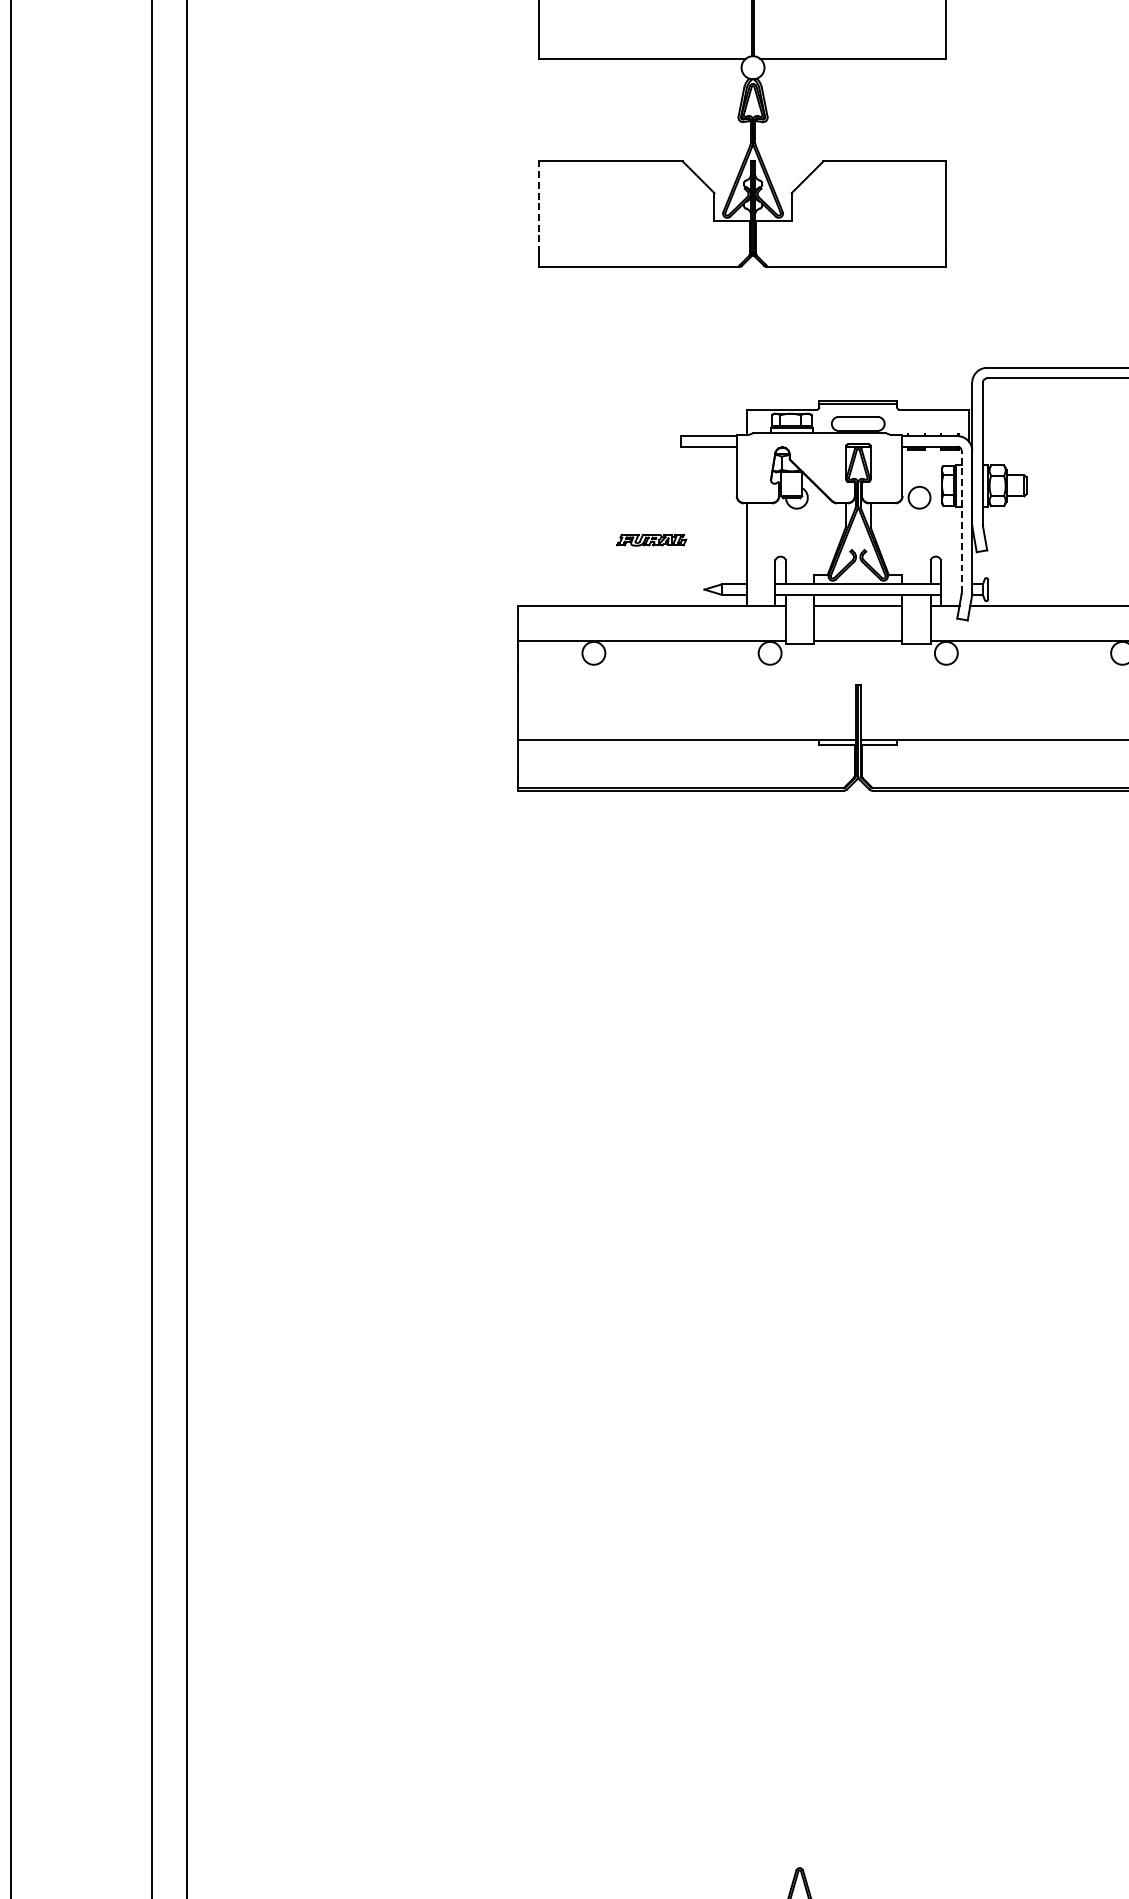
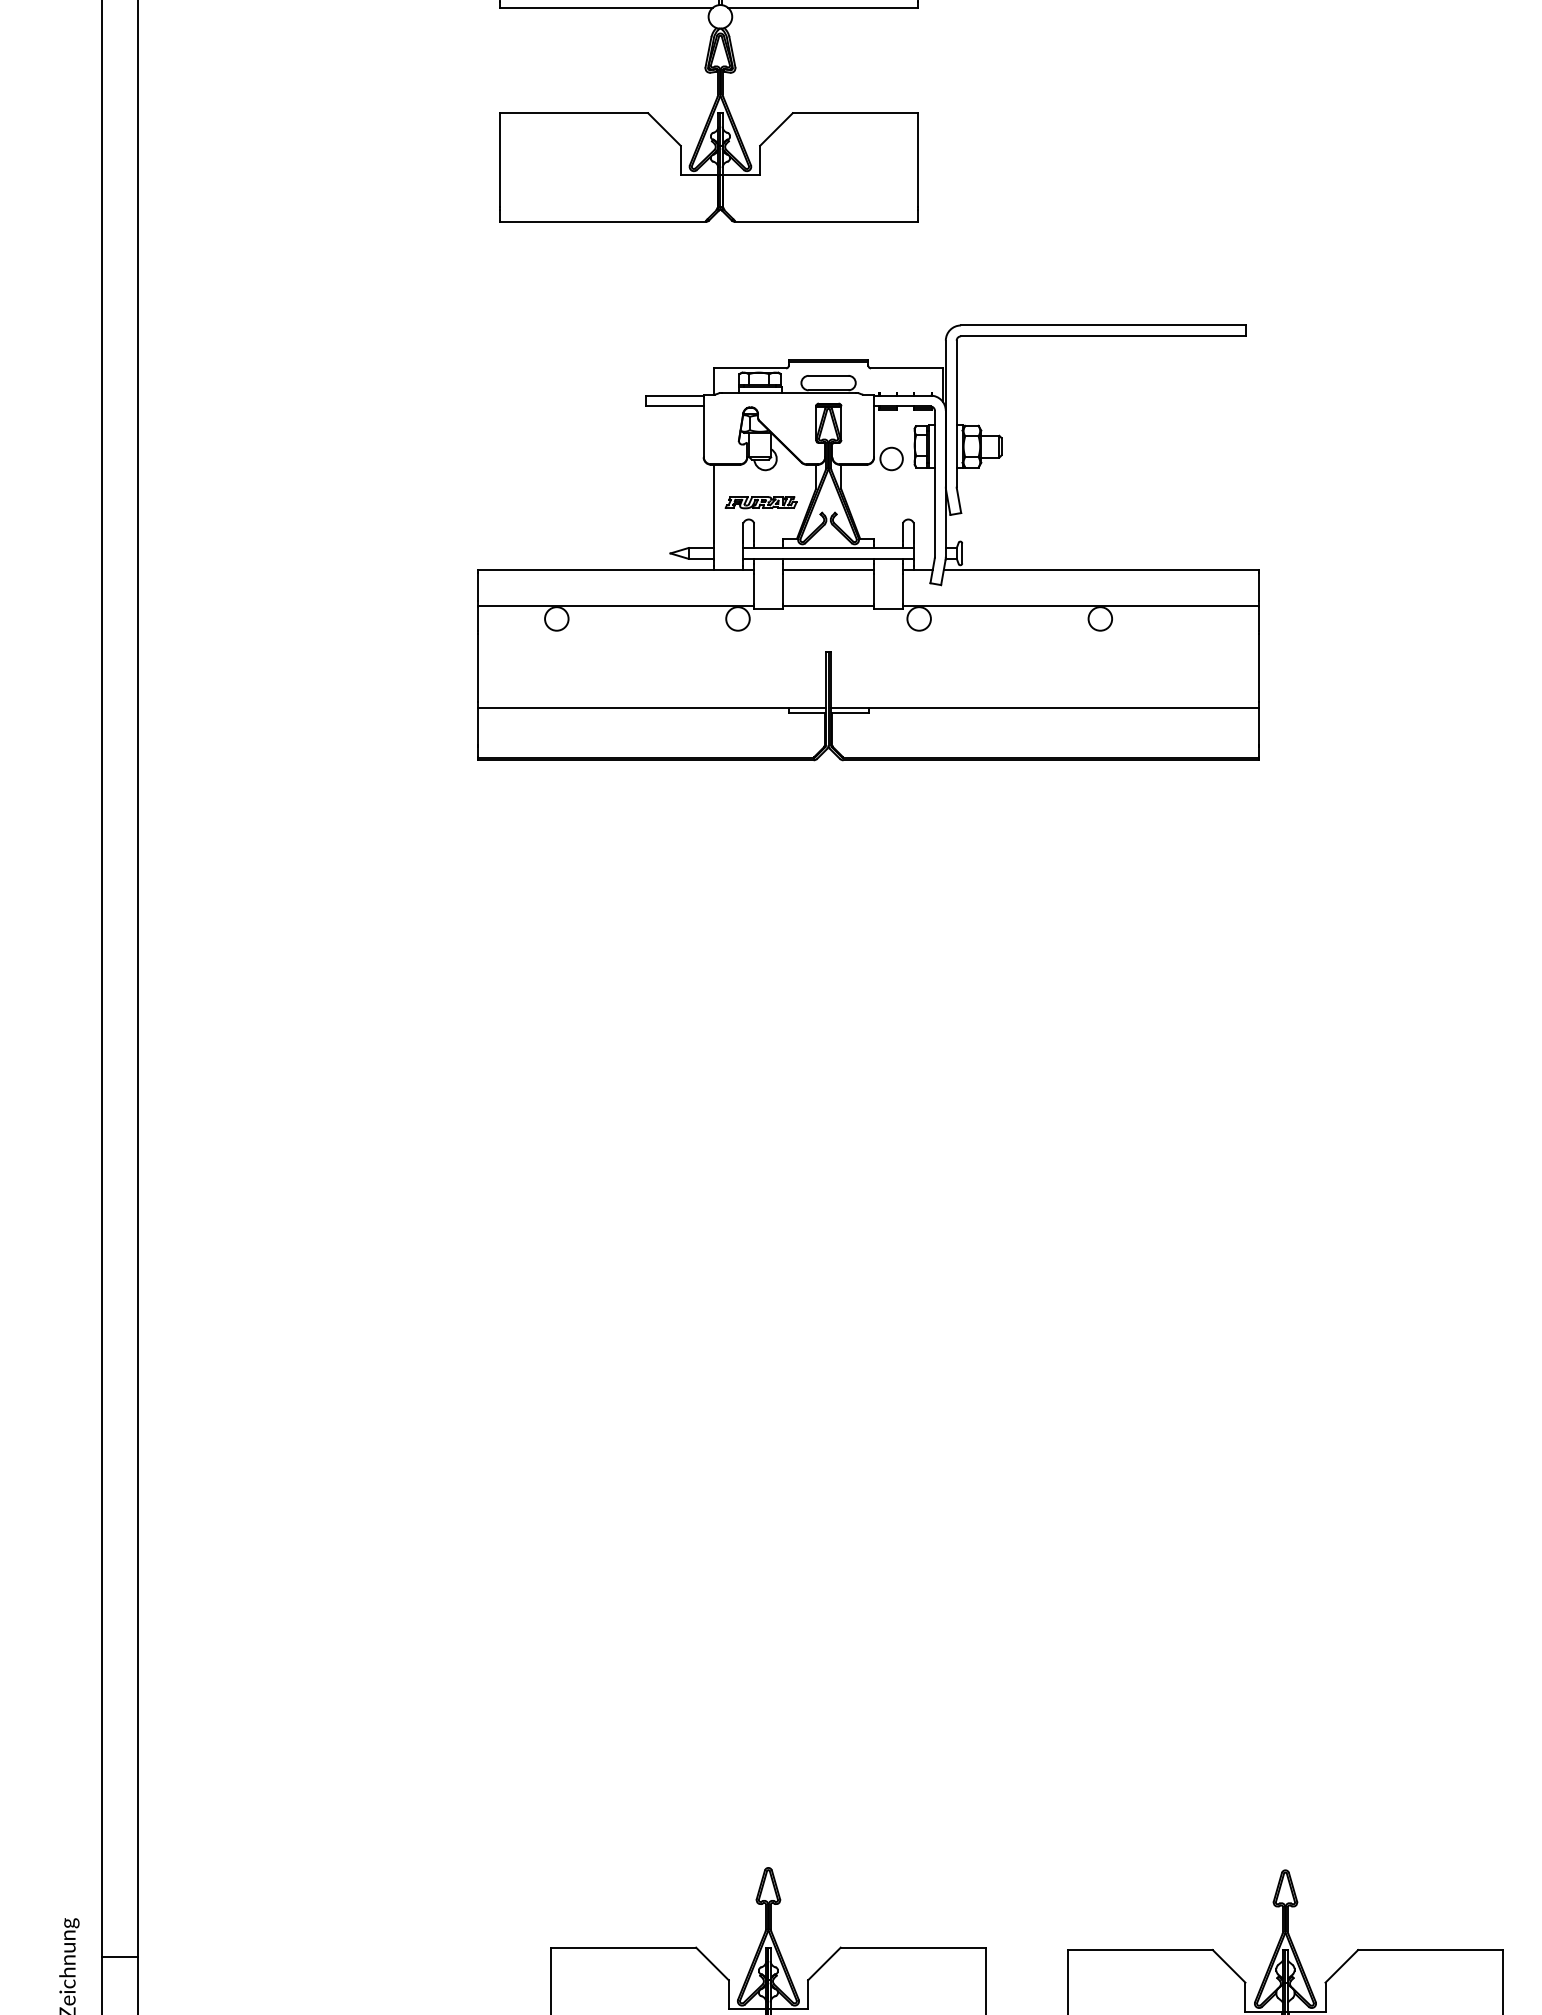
line: (539, 206) -> (500, 159), dashed -> solid
line: (961, 521) -> (934, 483), dashed -> solid
part: (650, 540) -> (760, 502), moved

